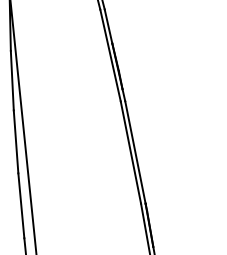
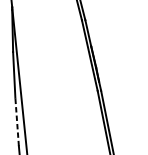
line: (16, 141) -> (17, 121), solid -> dashed

